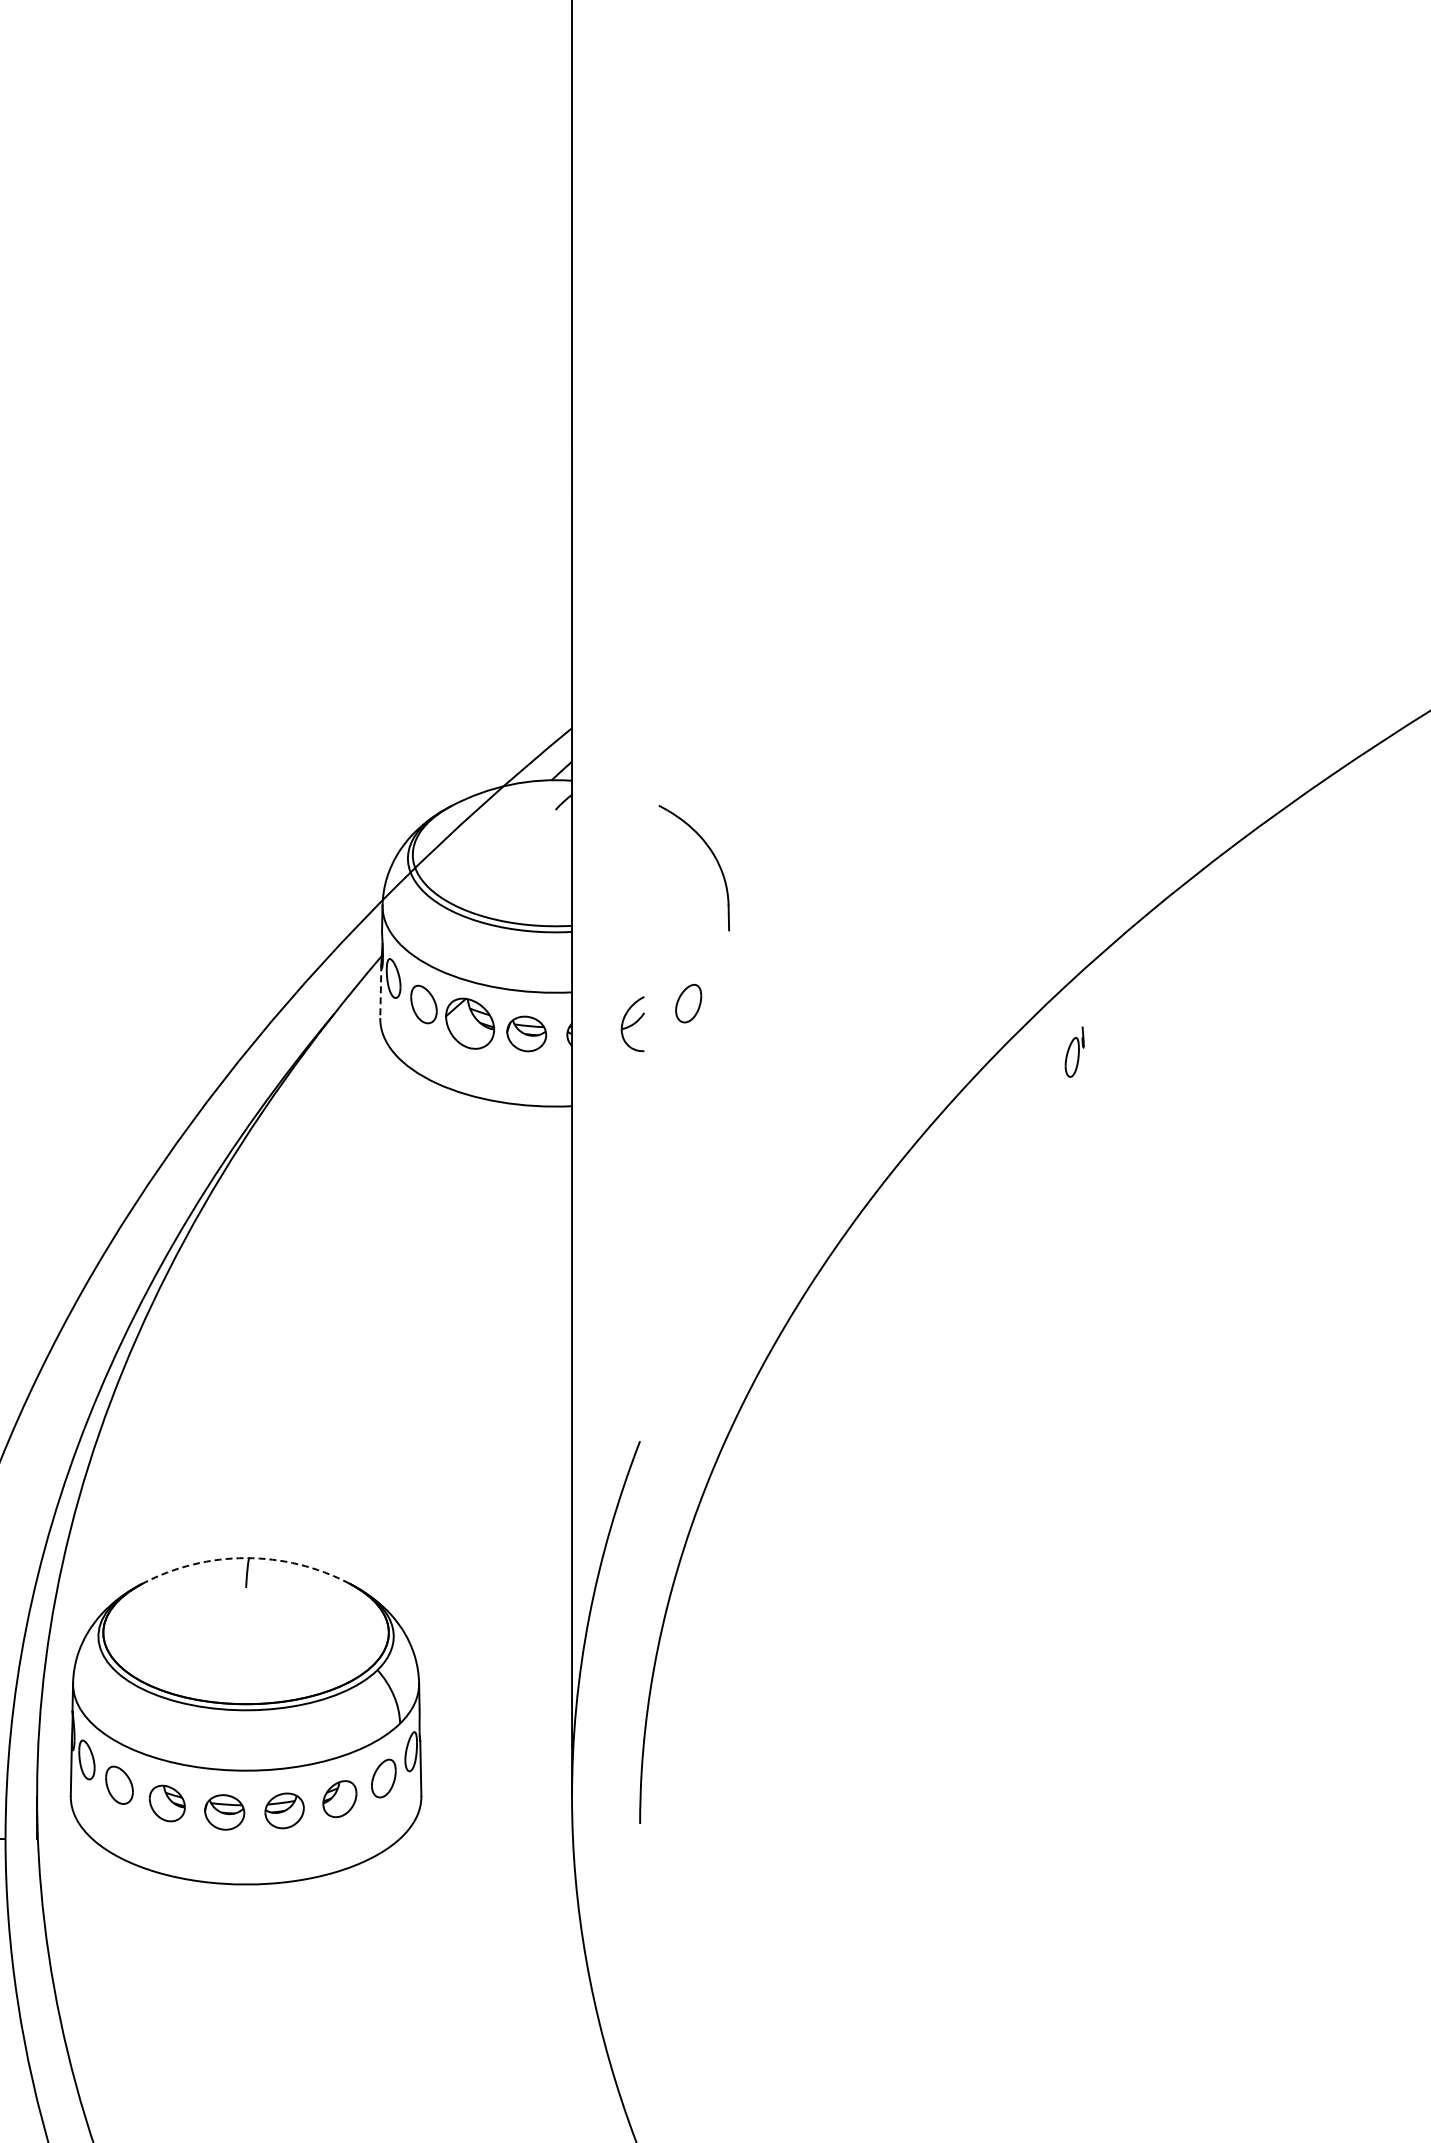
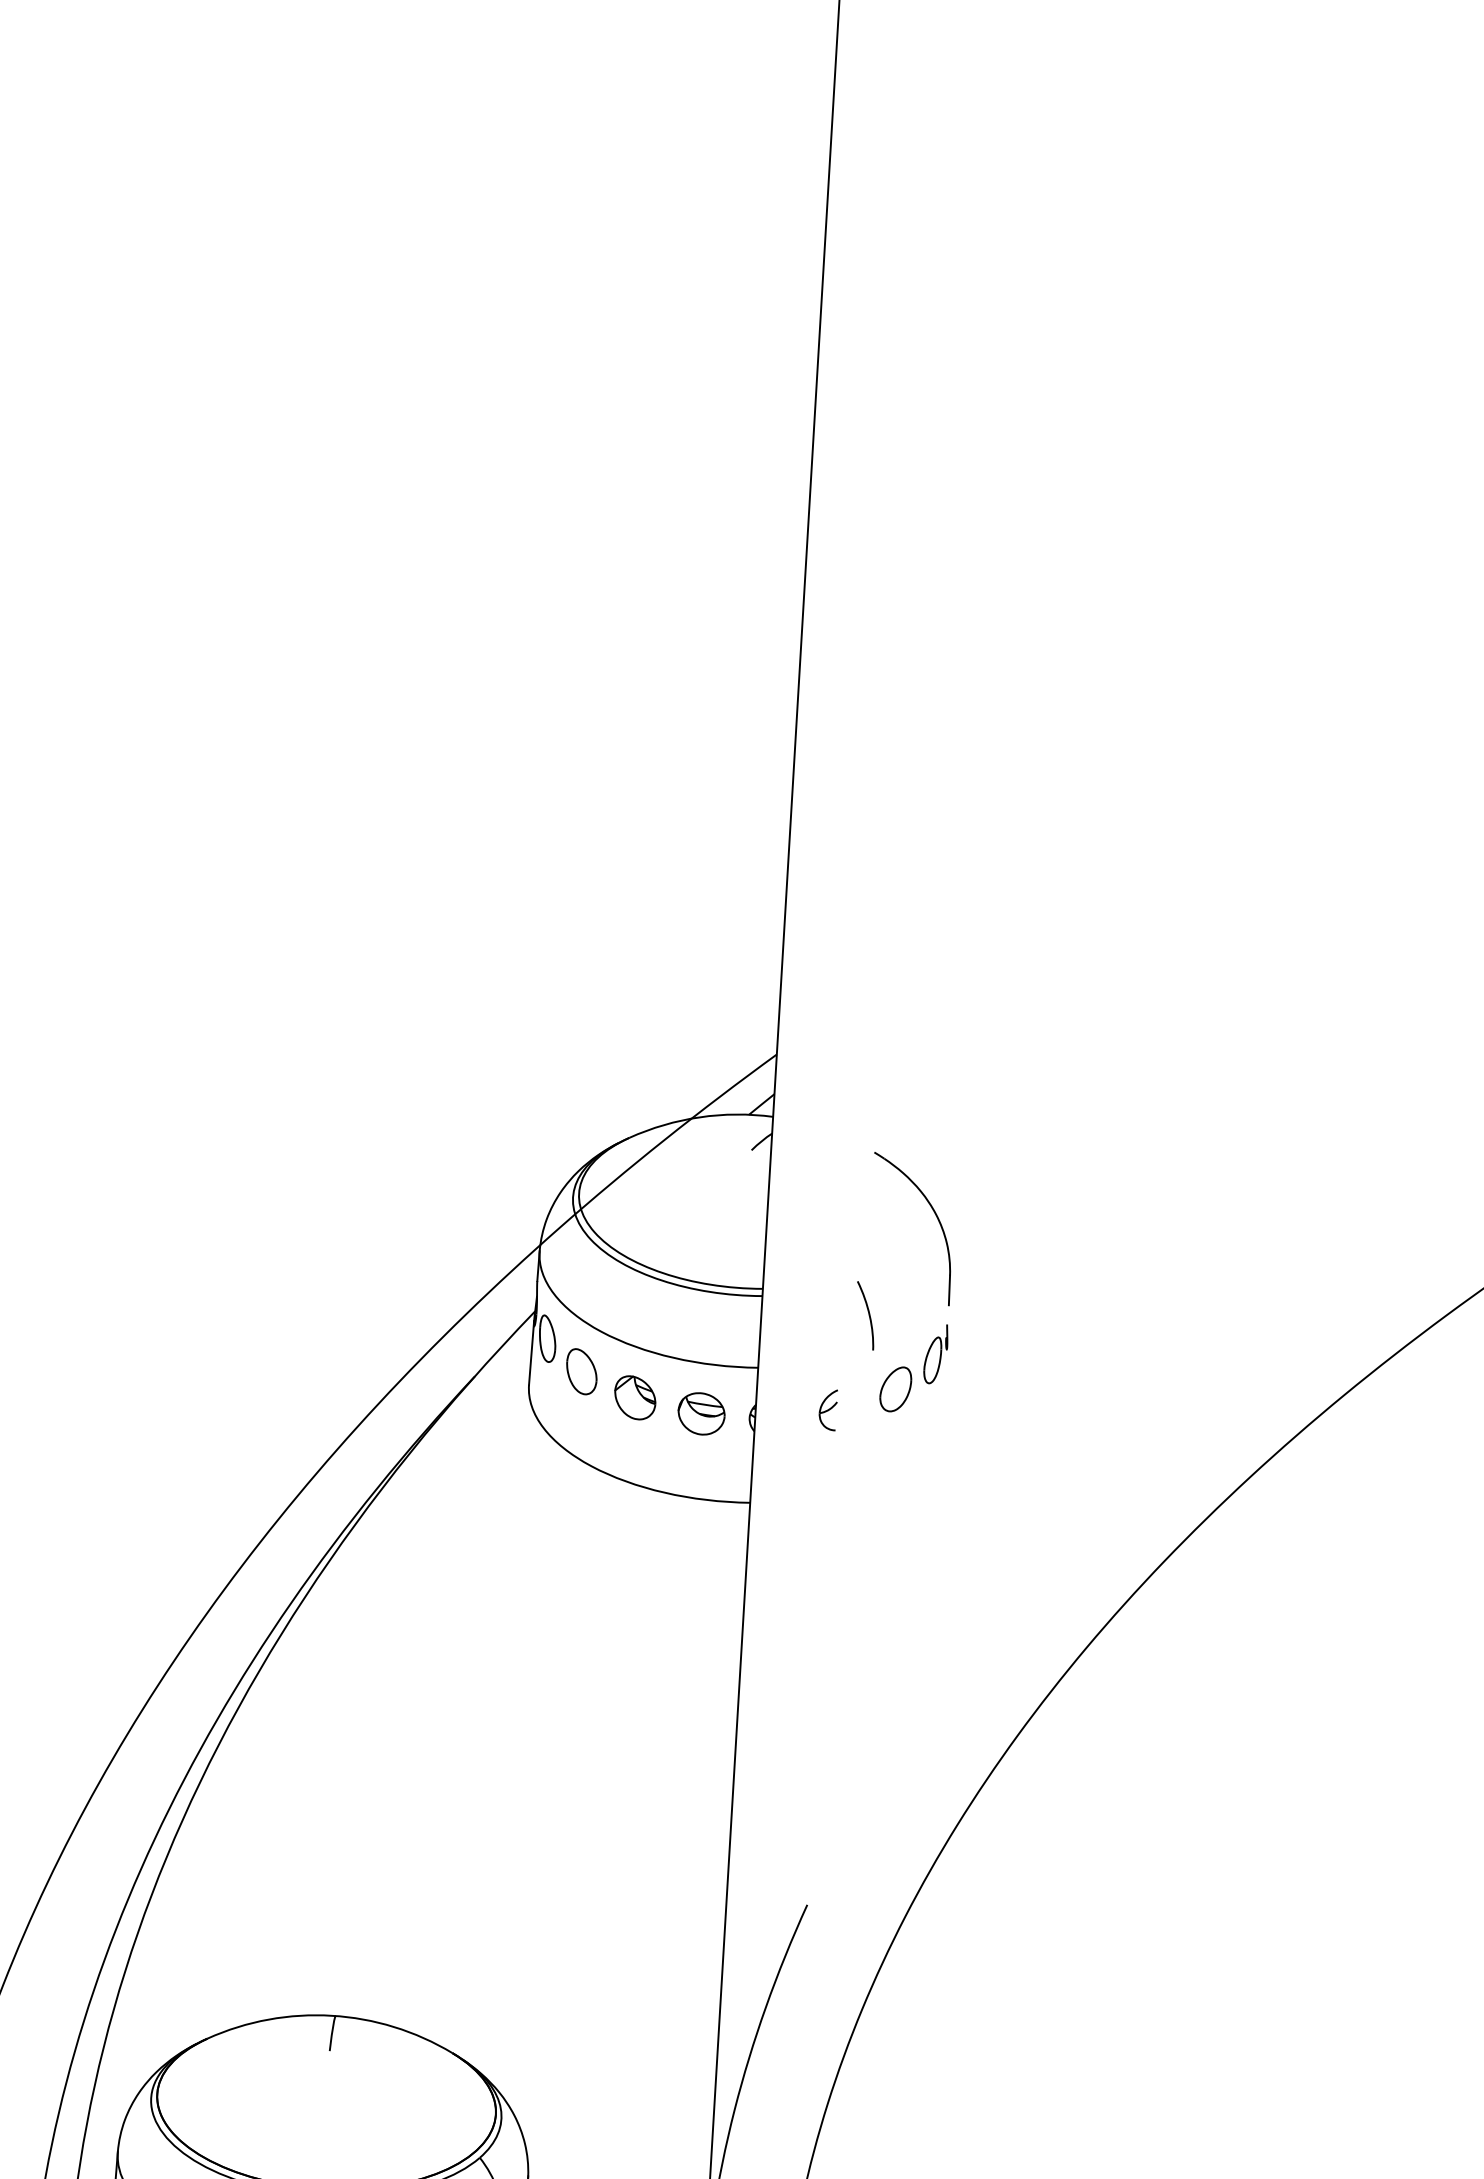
curve: (661, 941) -> (867, 1313), added
line: (380, 991) -> (531, 1353), dashed -> solid
part: (470, 1023) -> (635, 1397), size x0.71
part: (632, 1024) -> (827, 1410), size x0.62
part: (1074, 1051) -> (935, 1353), moved
arc: (246, 1558) -> (332, 2016), dashed -> solid

